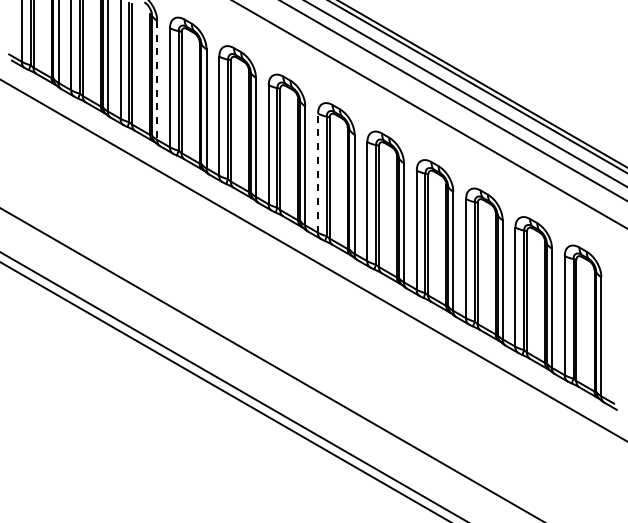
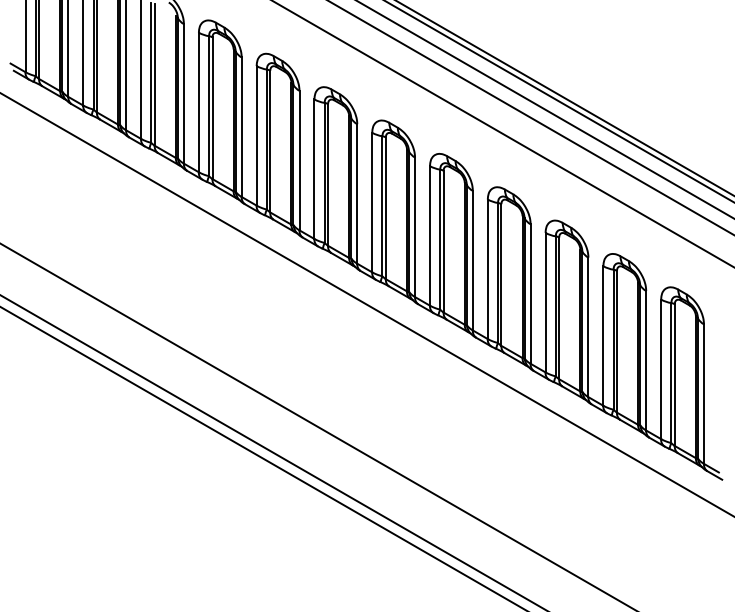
line: (157, 80) -> (184, 94), dashed -> solid
line: (318, 173) -> (372, 202), dashed -> solid

